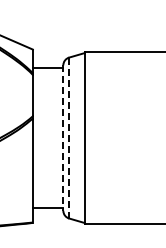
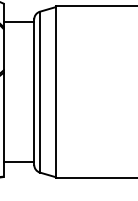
line: (63, 138) -> (34, 92), dashed -> solid
line: (69, 138) -> (40, 92), dashed -> solid

